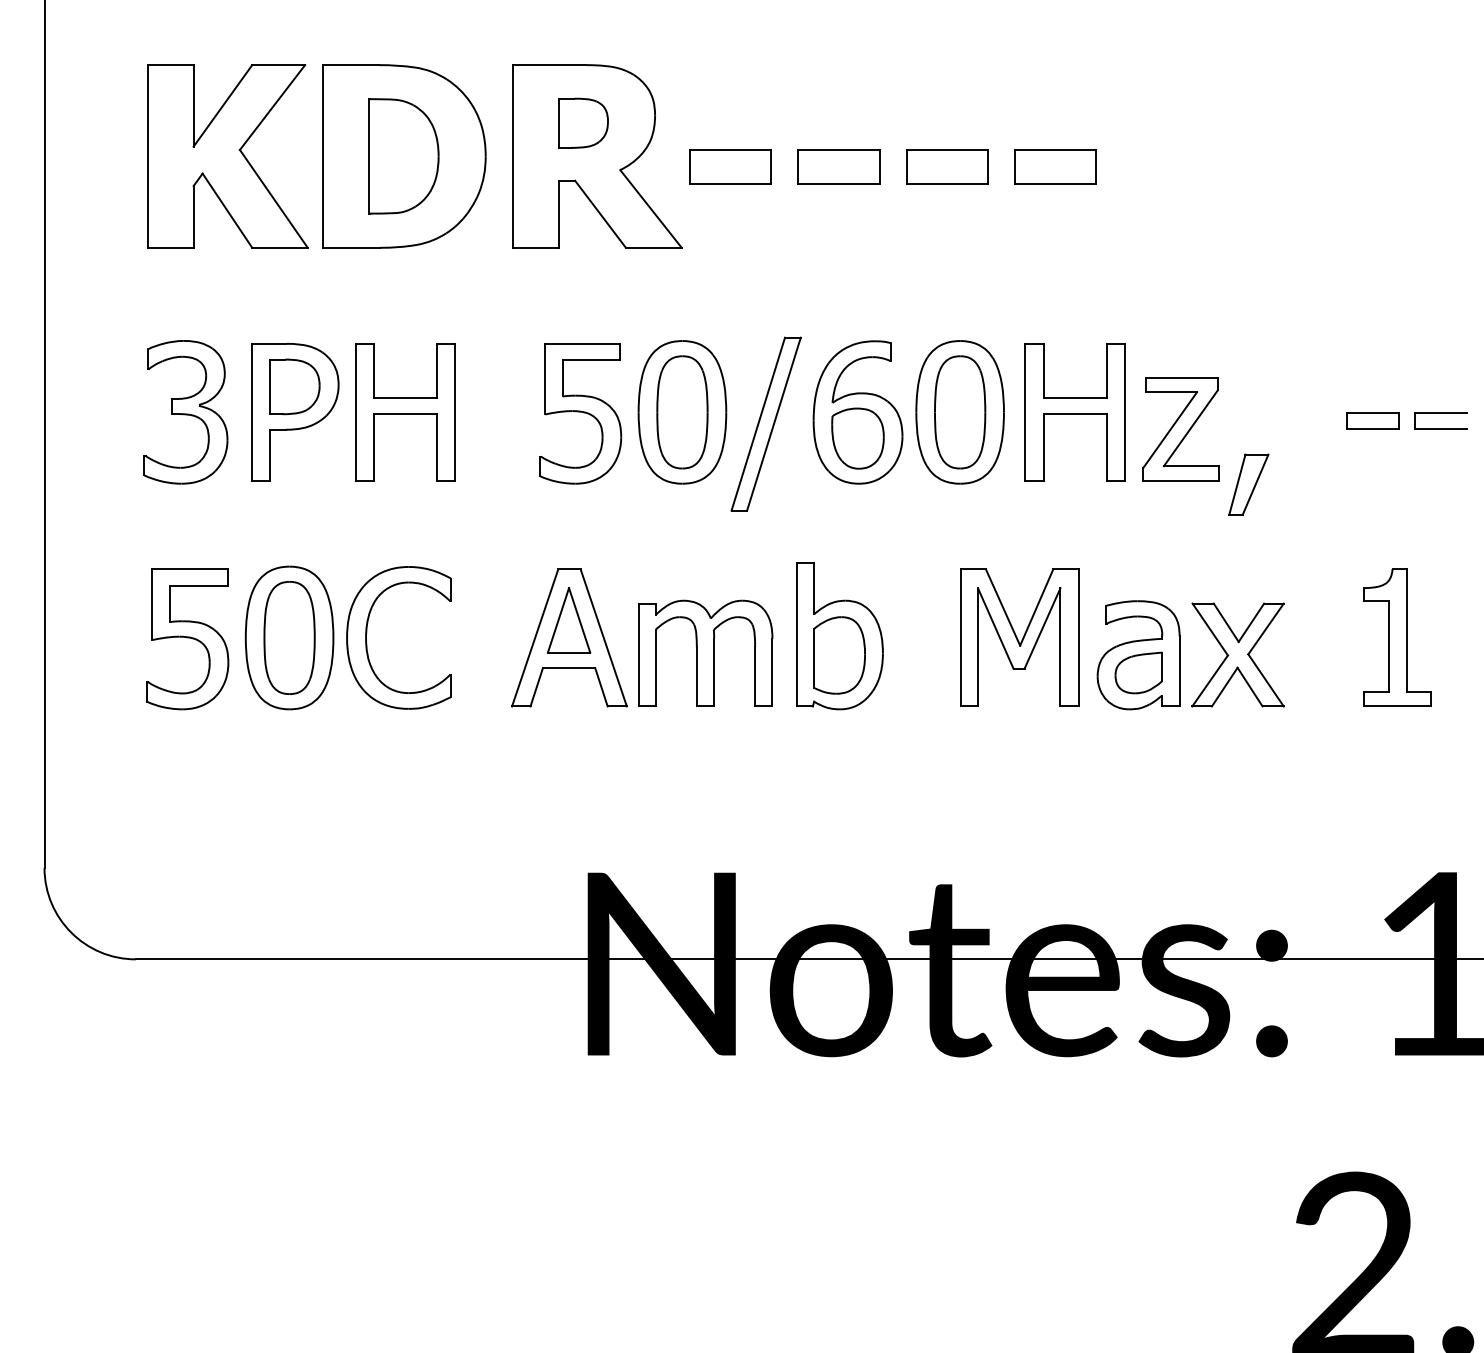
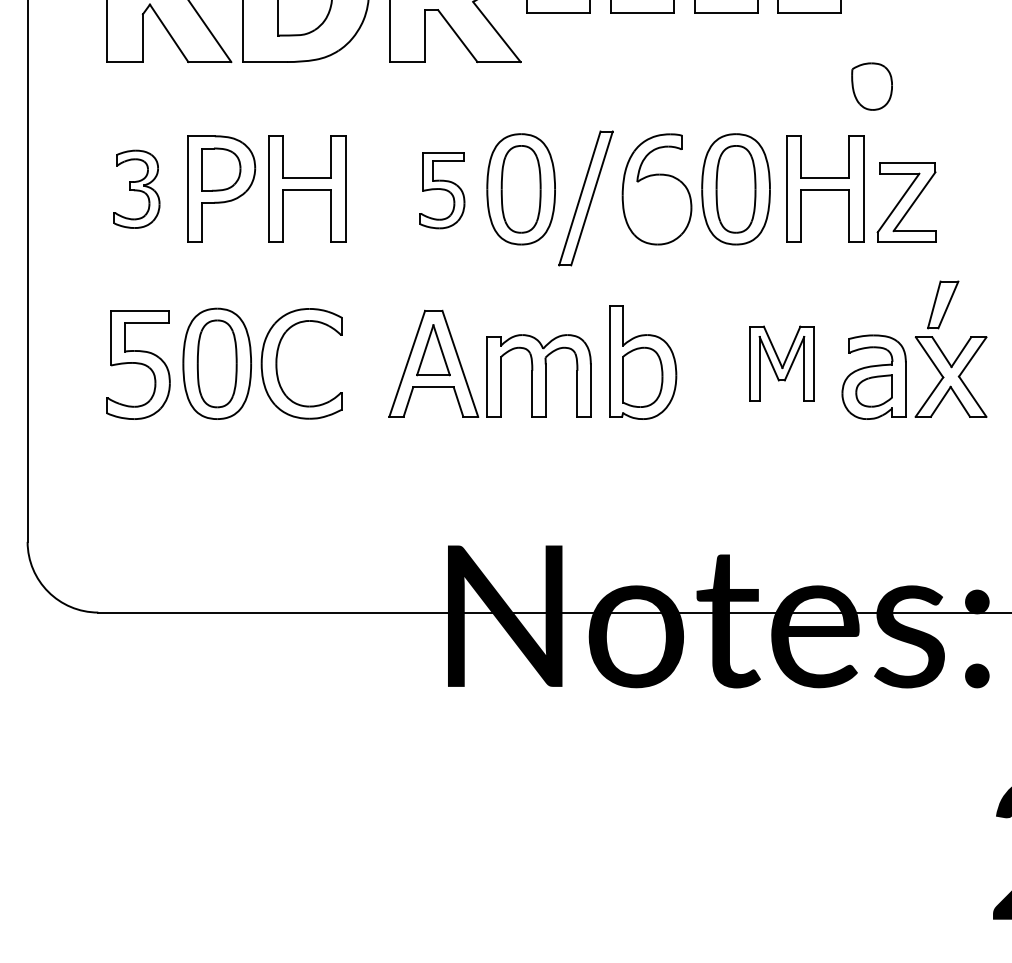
part: (185, 412) -> (136, 189), size x0.7
part: (580, 413) -> (442, 190), size x0.7
part: (857, 438) -> (871, 86), moved
part: (1248, 484) -> (942, 304), moved
part: (1019, 637) -> (781, 363), size x0.7

